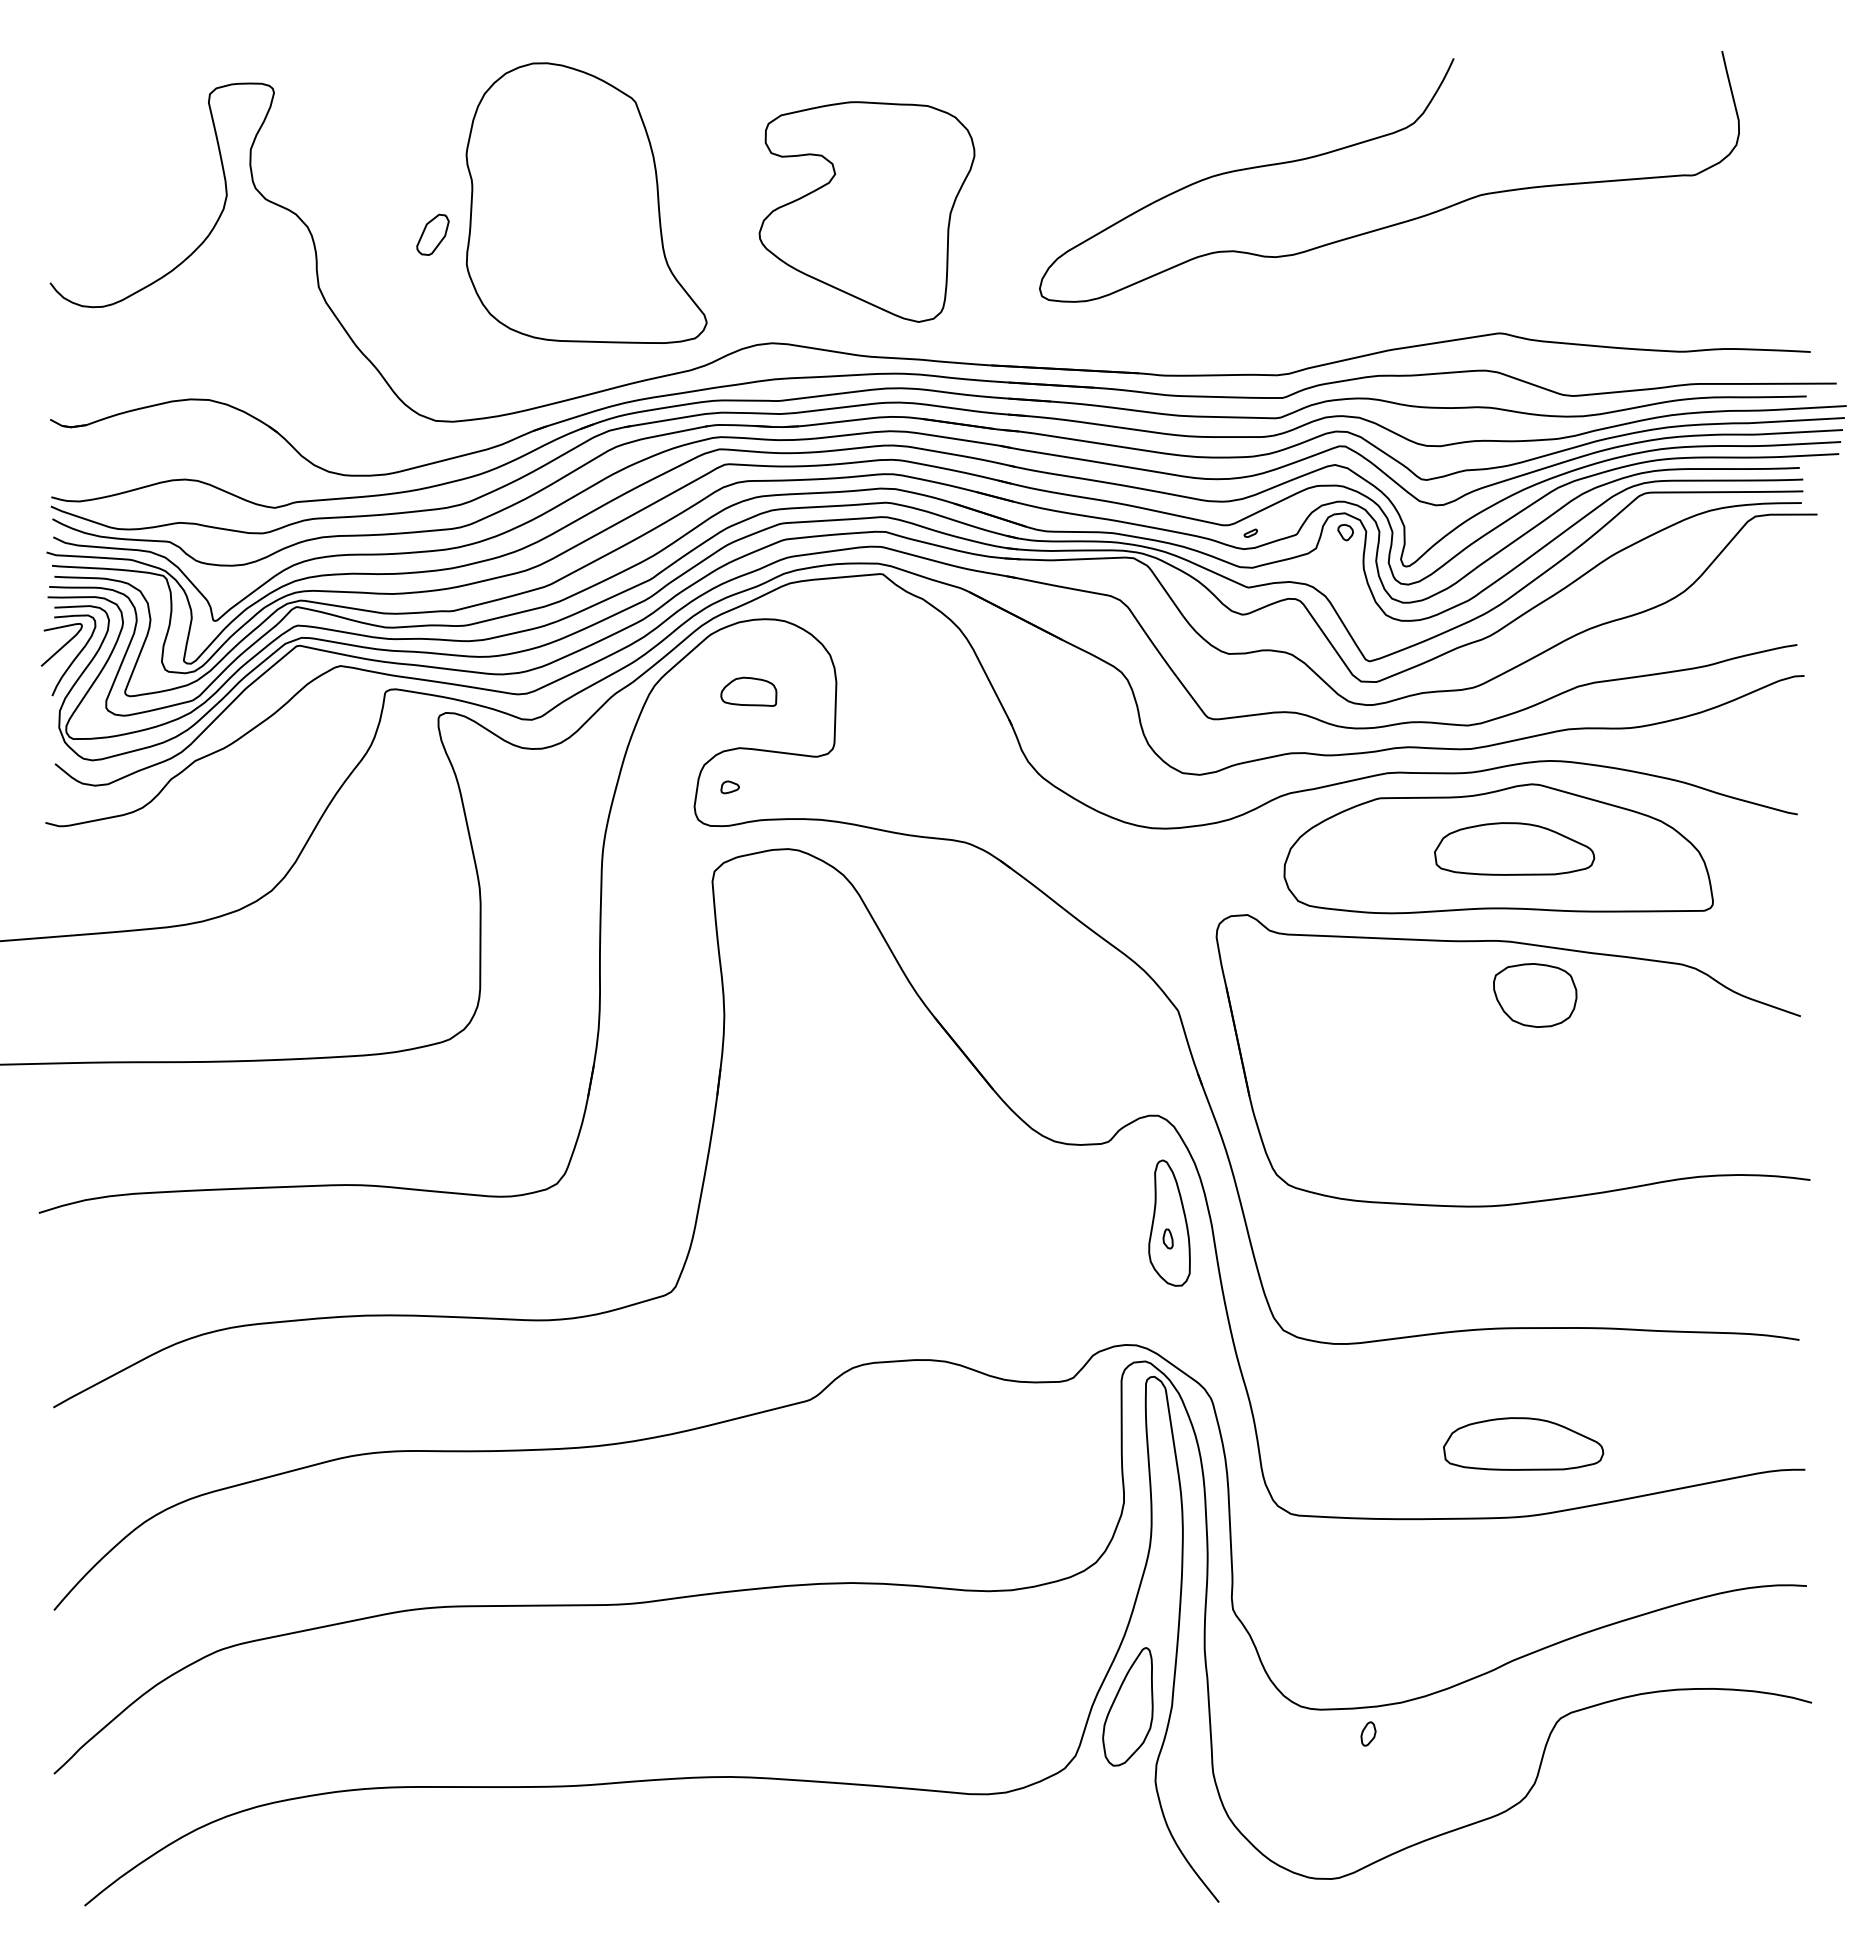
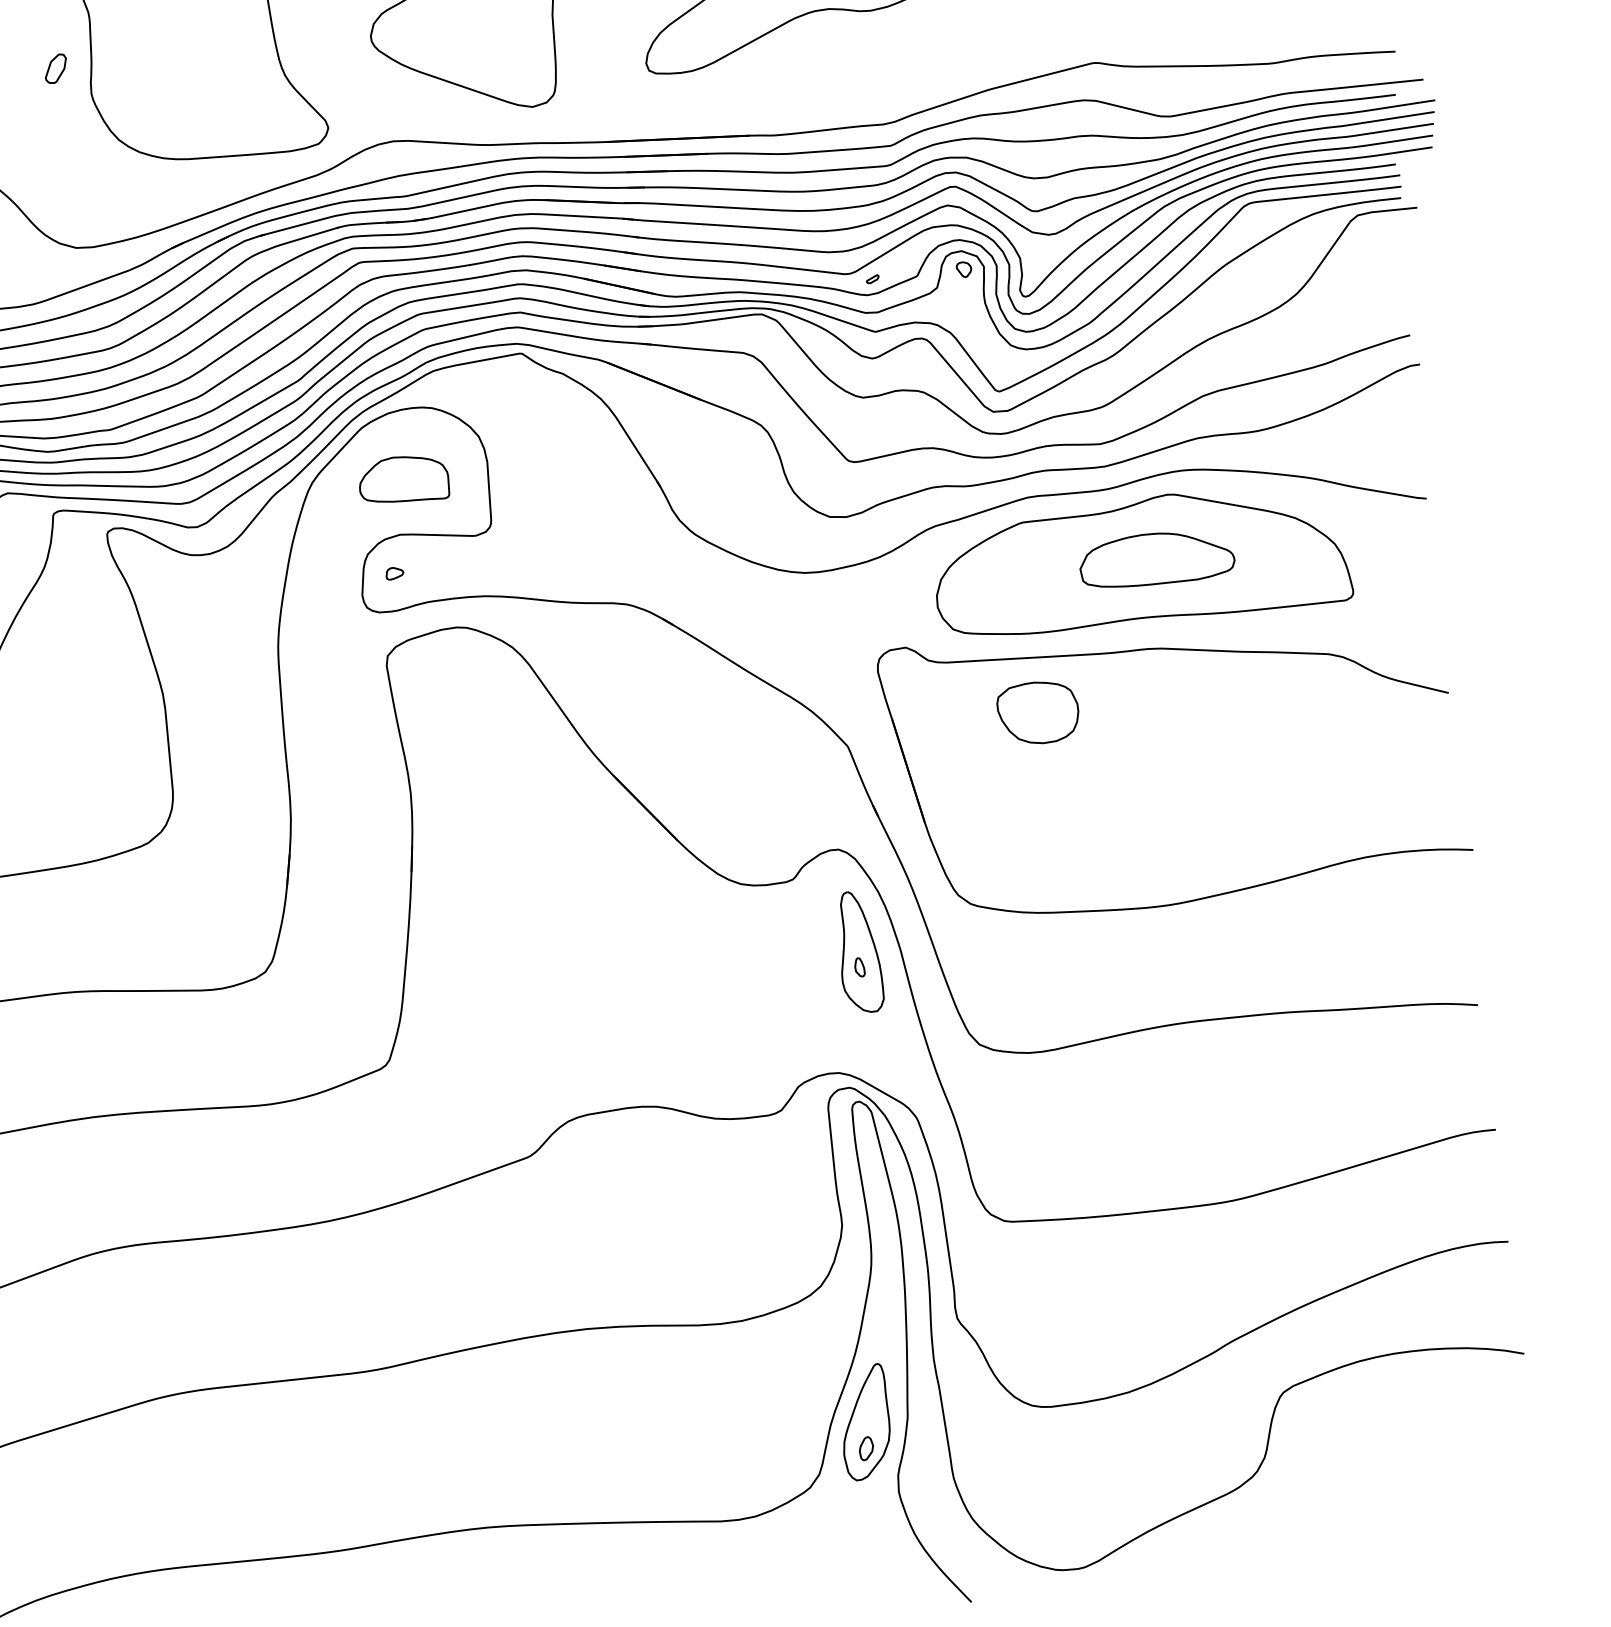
part: (432, 234) -> (55, 68), size x0.71
part: (748, 691) -> (403, 479), size x1.67
part: (1535, 995) -> (1038, 712), moved
part: (1523, 1443) -> (1221, 1131), removed
part: (1368, 1733) -> (866, 1448), moved

